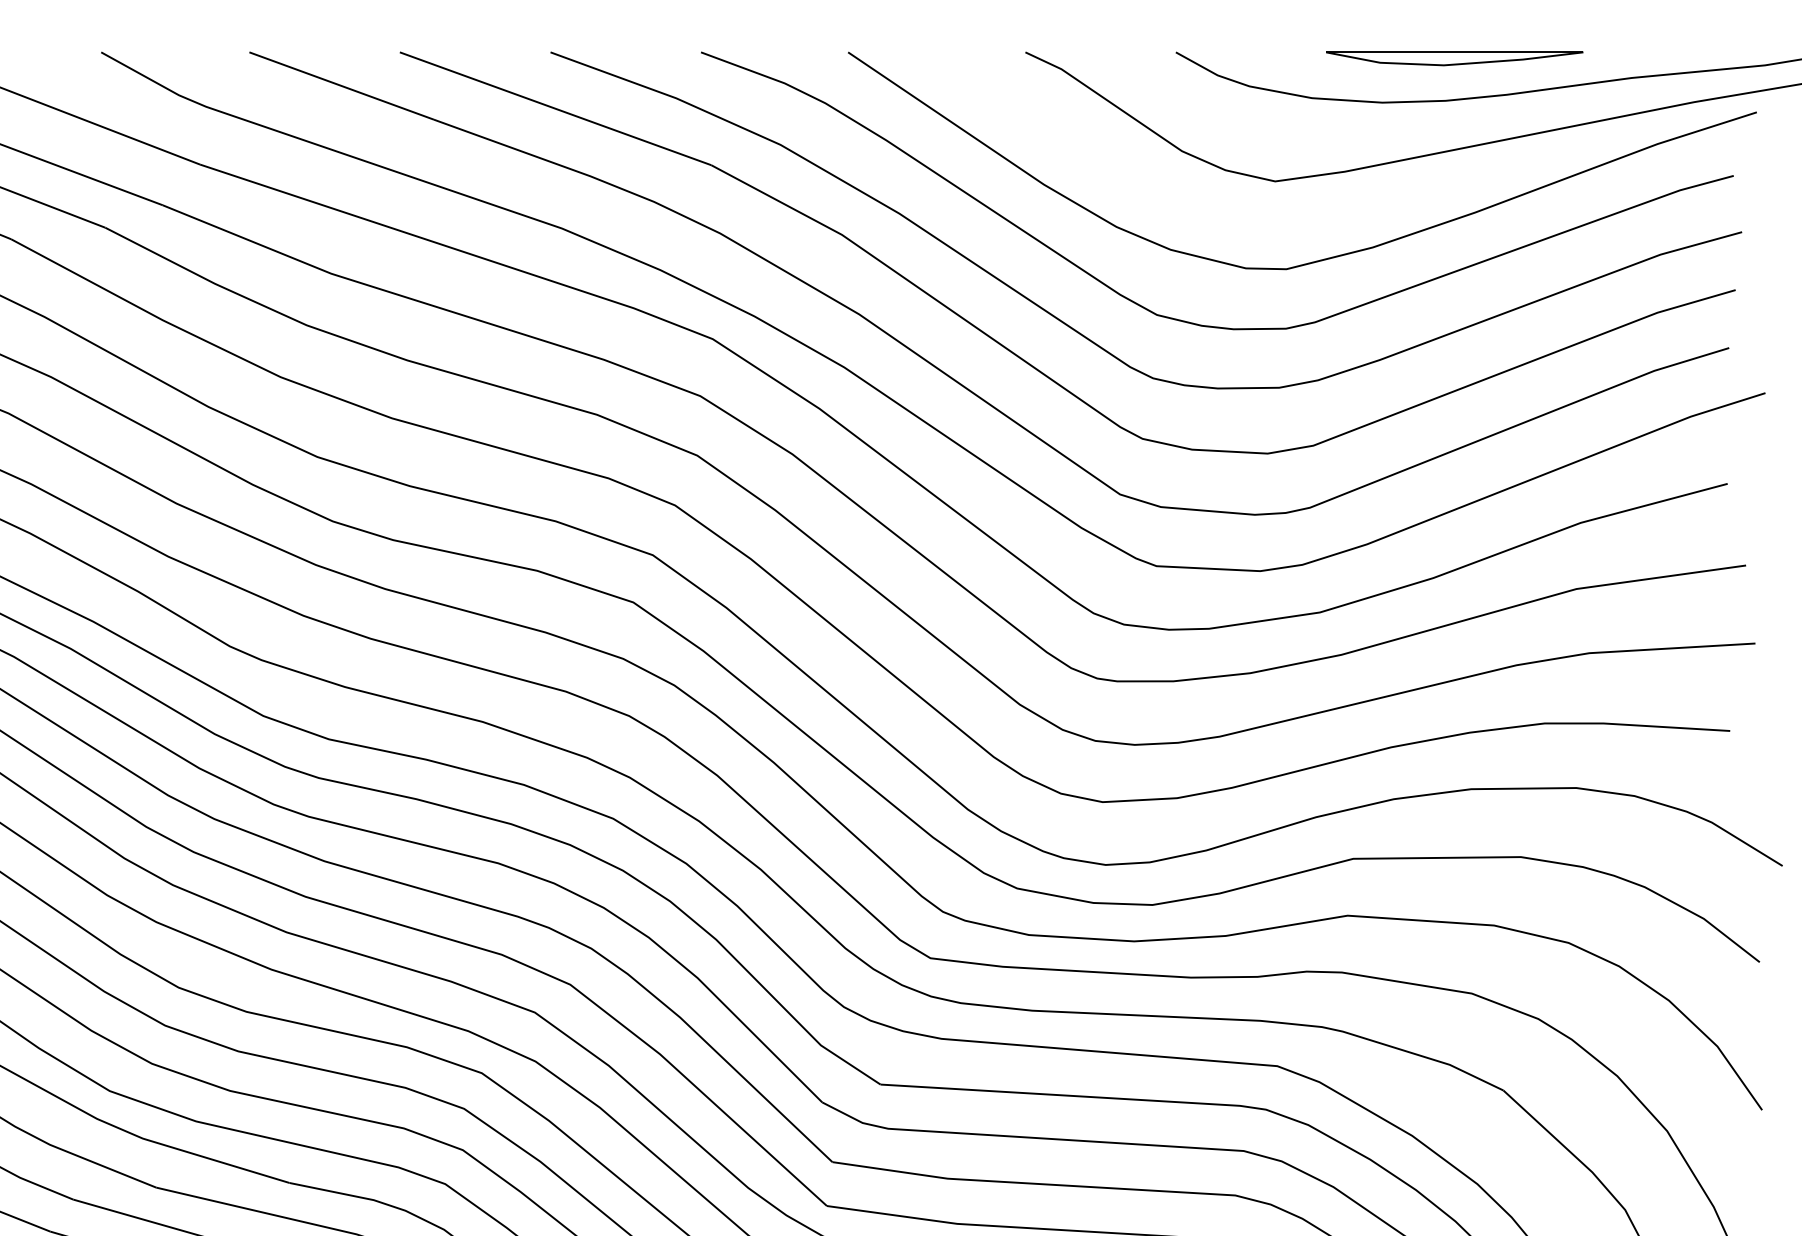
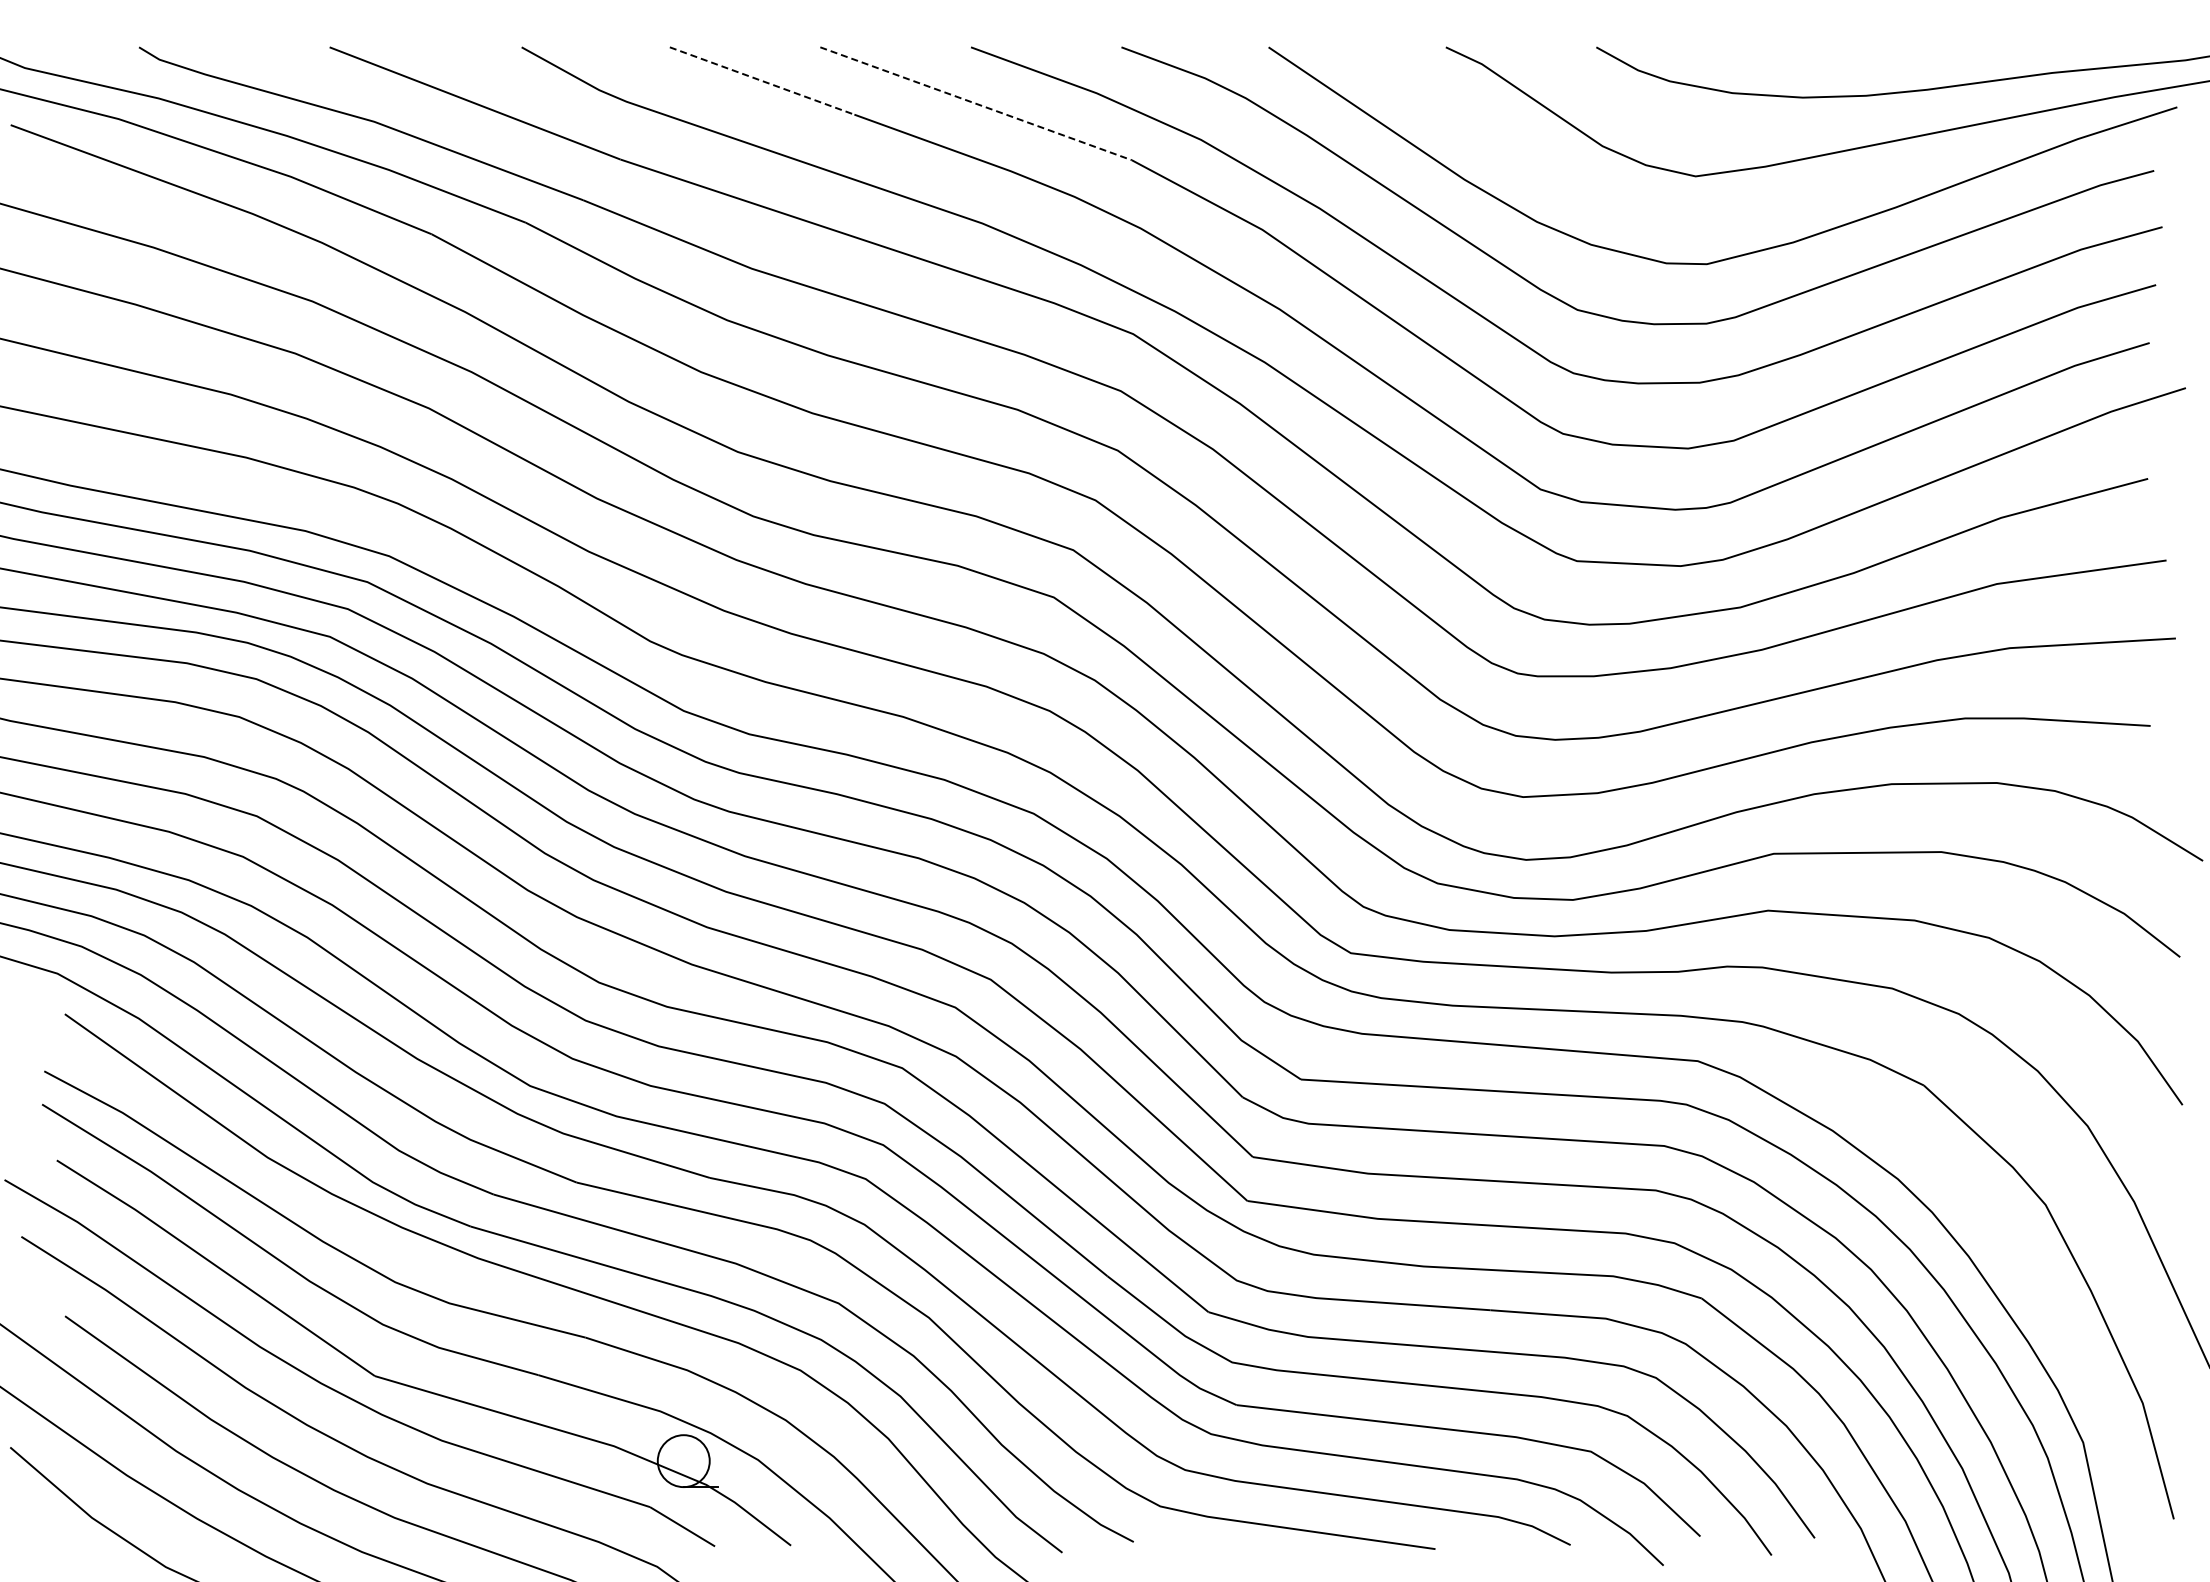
part: (1454, 58) -> (1874, 53), removed
line: (342, 86) -> (762, 81), solid -> dashed
line: (556, 108) -> (976, 103), solid -> dashed

